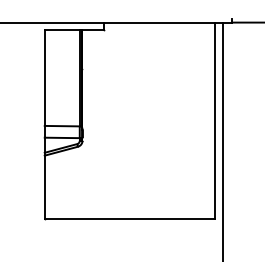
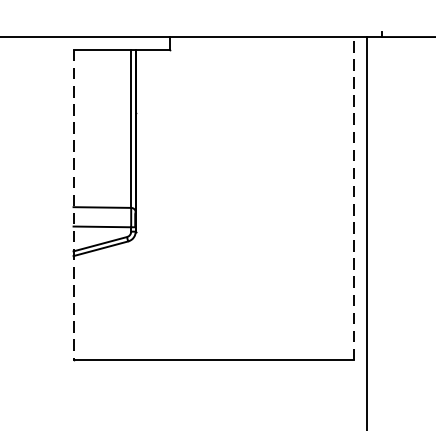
line: (214, 120) -> (352, 198), solid -> dashed
line: (44, 125) -> (73, 206), solid -> dashed

